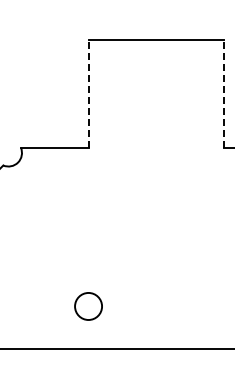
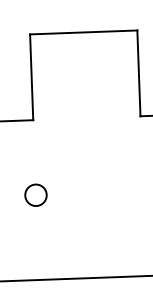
line: (88, 93) -> (31, 77), dashed -> solid
line: (223, 93) -> (138, 73), dashed -> solid
circle: (88, 306) -> (35, 195), moved

